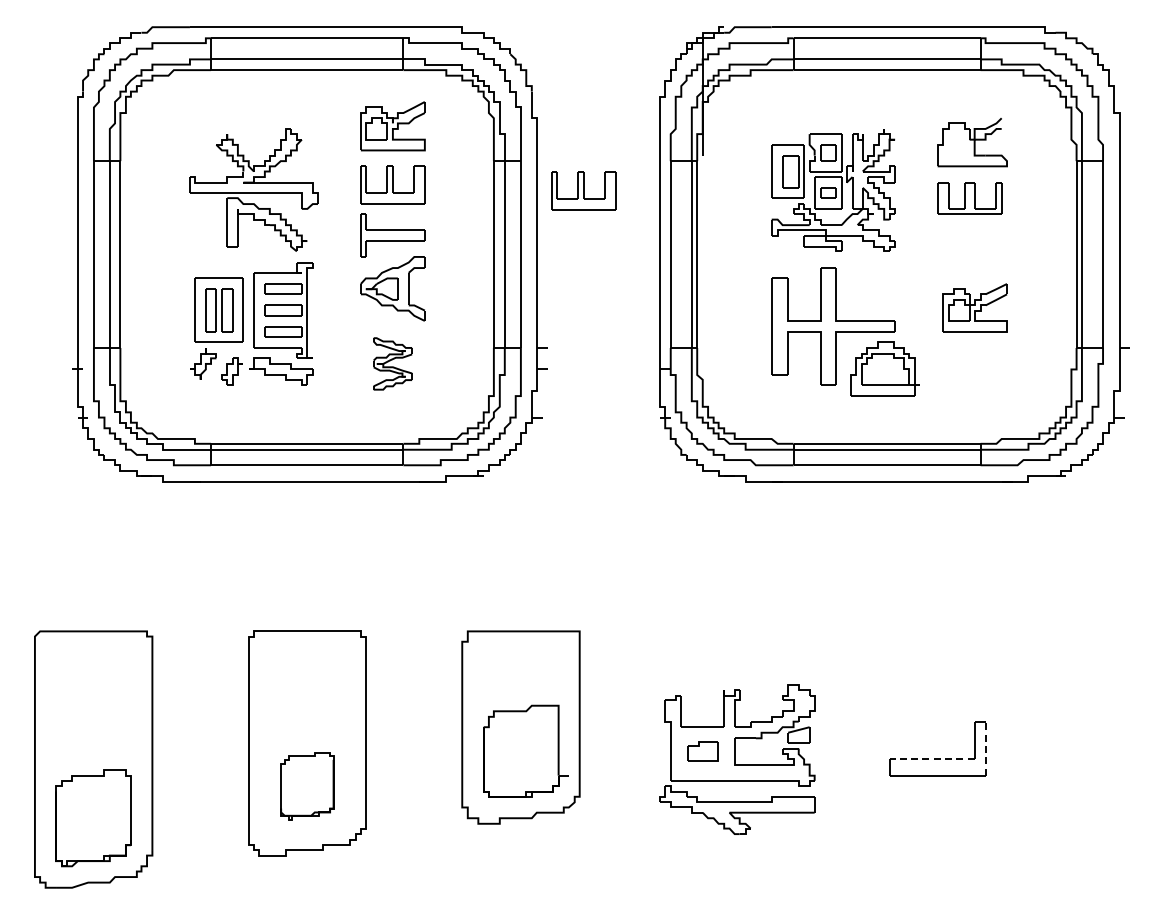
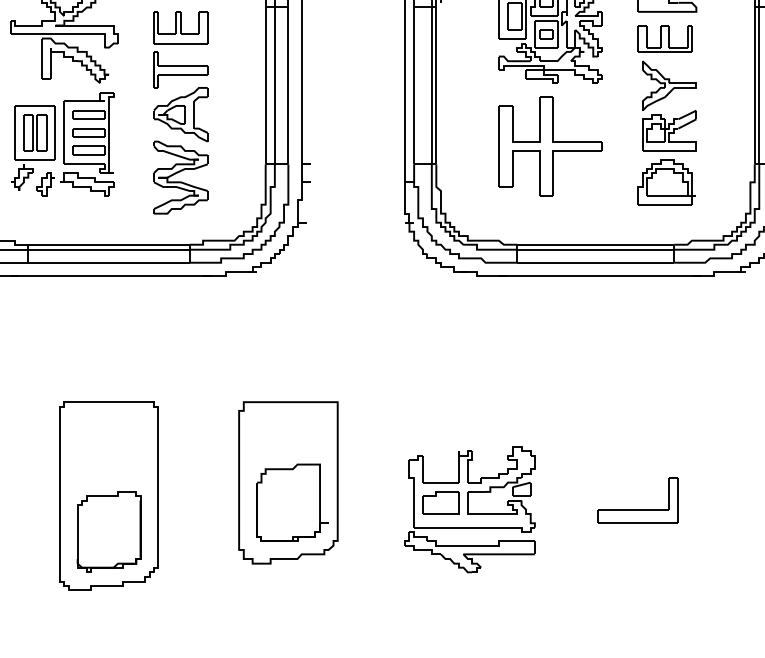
part: (583, 190) -> (340, 32), removed
part: (974, 254) -> (669, 85), added
part: (392, 363) -> (180, 177), size x1.67
part: (884, 368) -> (666, 181), moved
line: (985, 748) -> (678, 500), dashed -> solid
part: (702, 751) -> (440, 502), size x1.43
line: (932, 759) -> (633, 509), dashed -> solid
part: (307, 785) -> (109, 531), size x1.43

